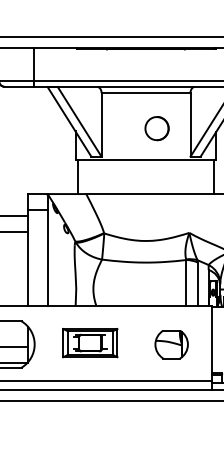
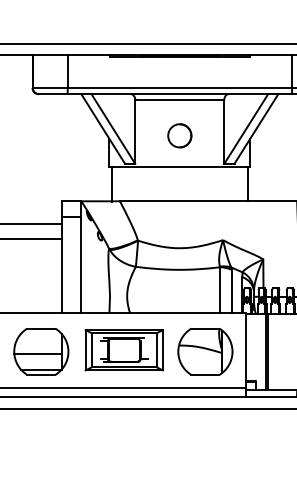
part: (156, 128) -> (179, 135), moved
part: (89, 343) -> (123, 350), size x1.43
part: (171, 344) -> (205, 351), size x1.67

